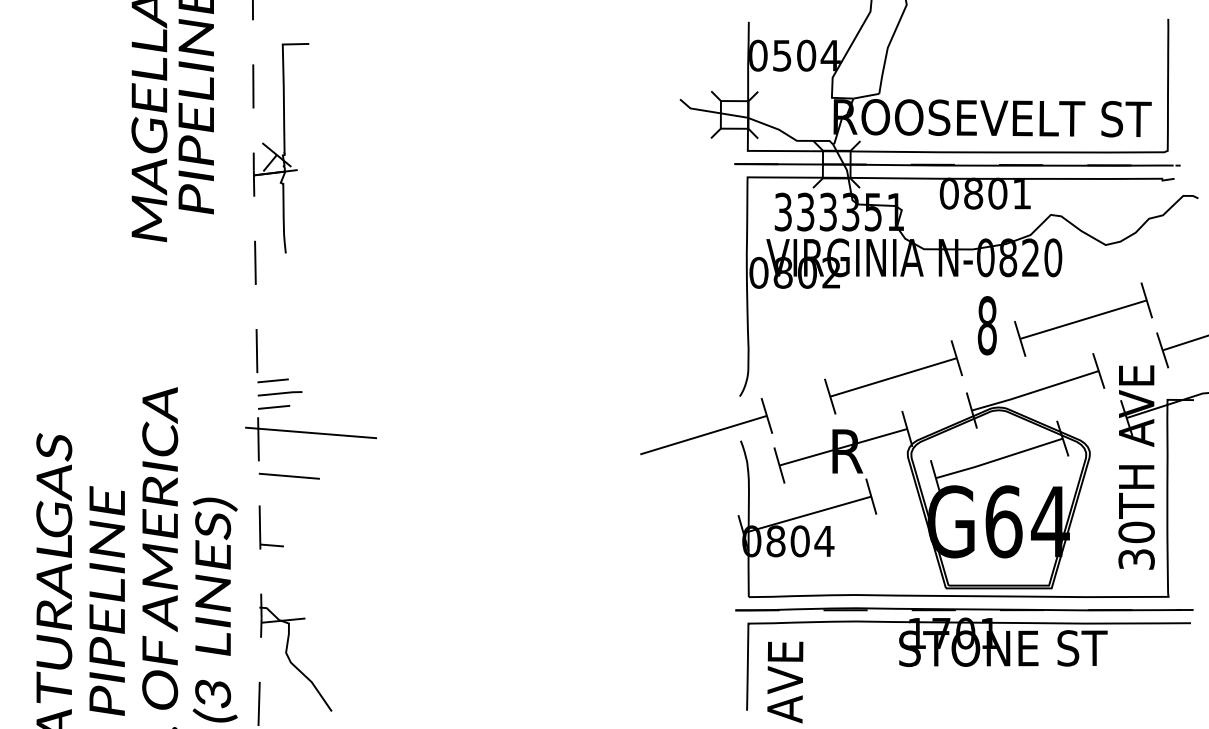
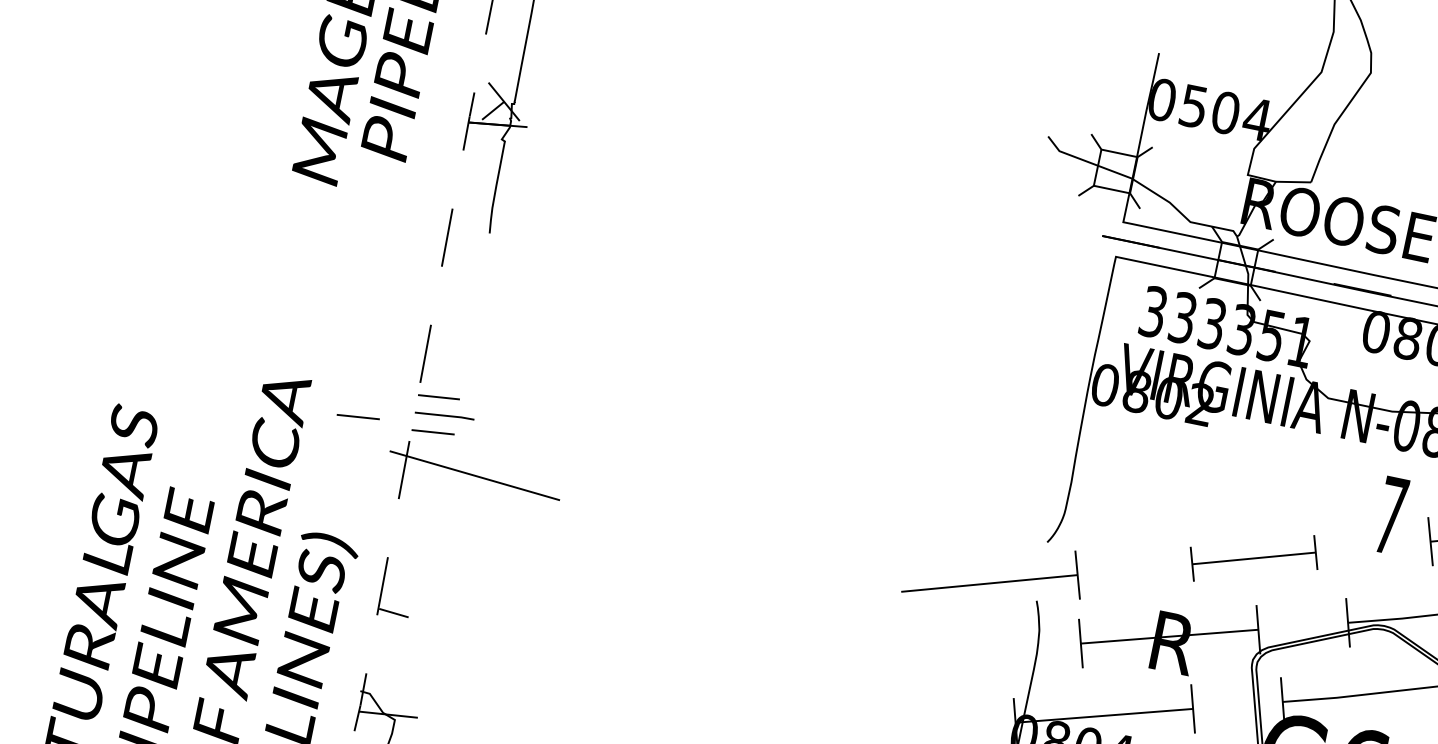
text: (986, 325) -> (1389, 515), 8 -> 7
part: (893, 377) -> (1254, 558), size x0.7
line: (217, 407) -> (358, 417), added
line: (288, 475) -> (433, 525), removed

